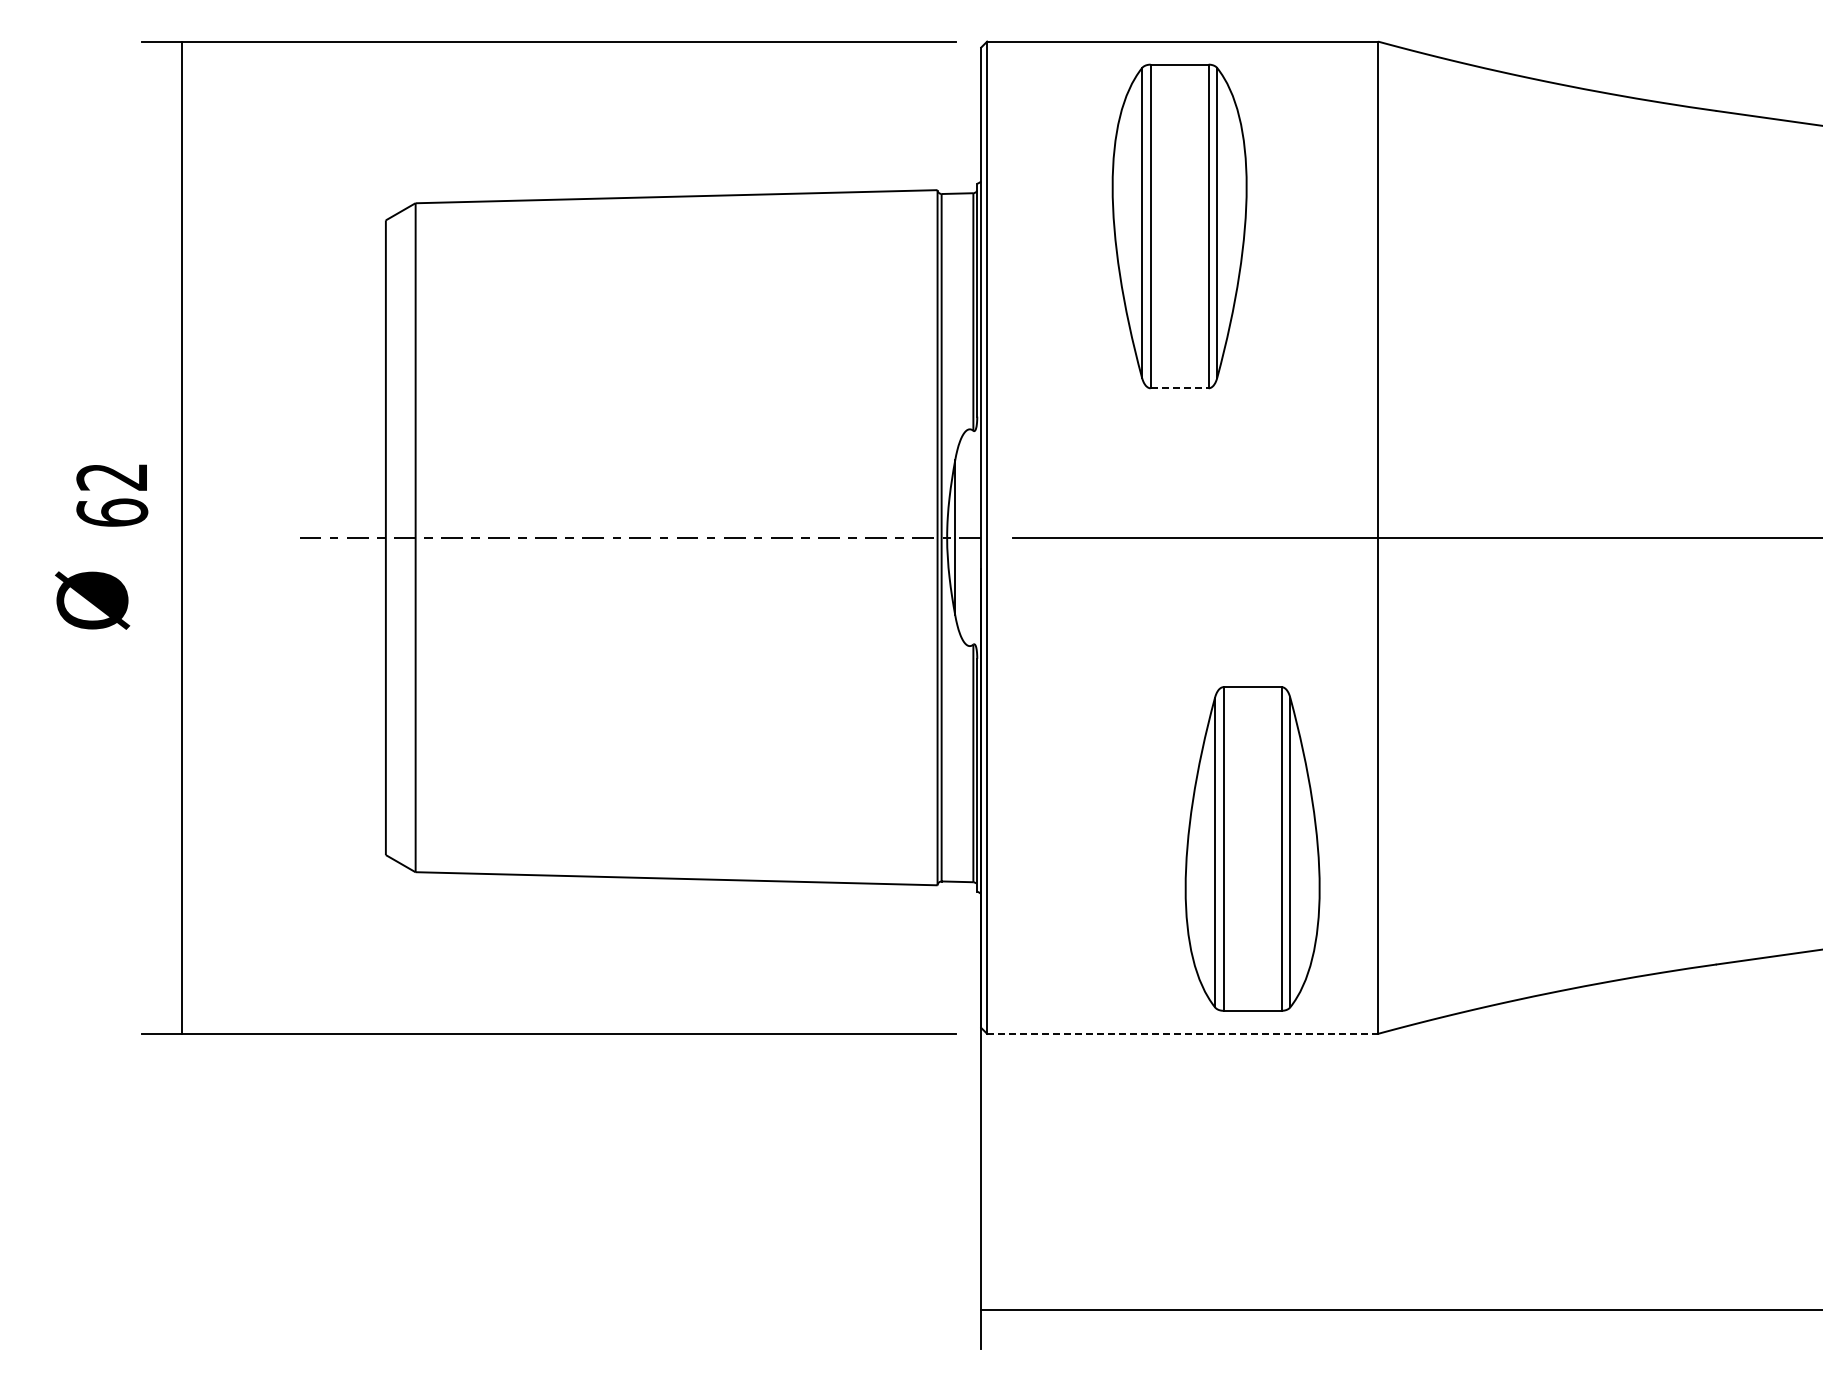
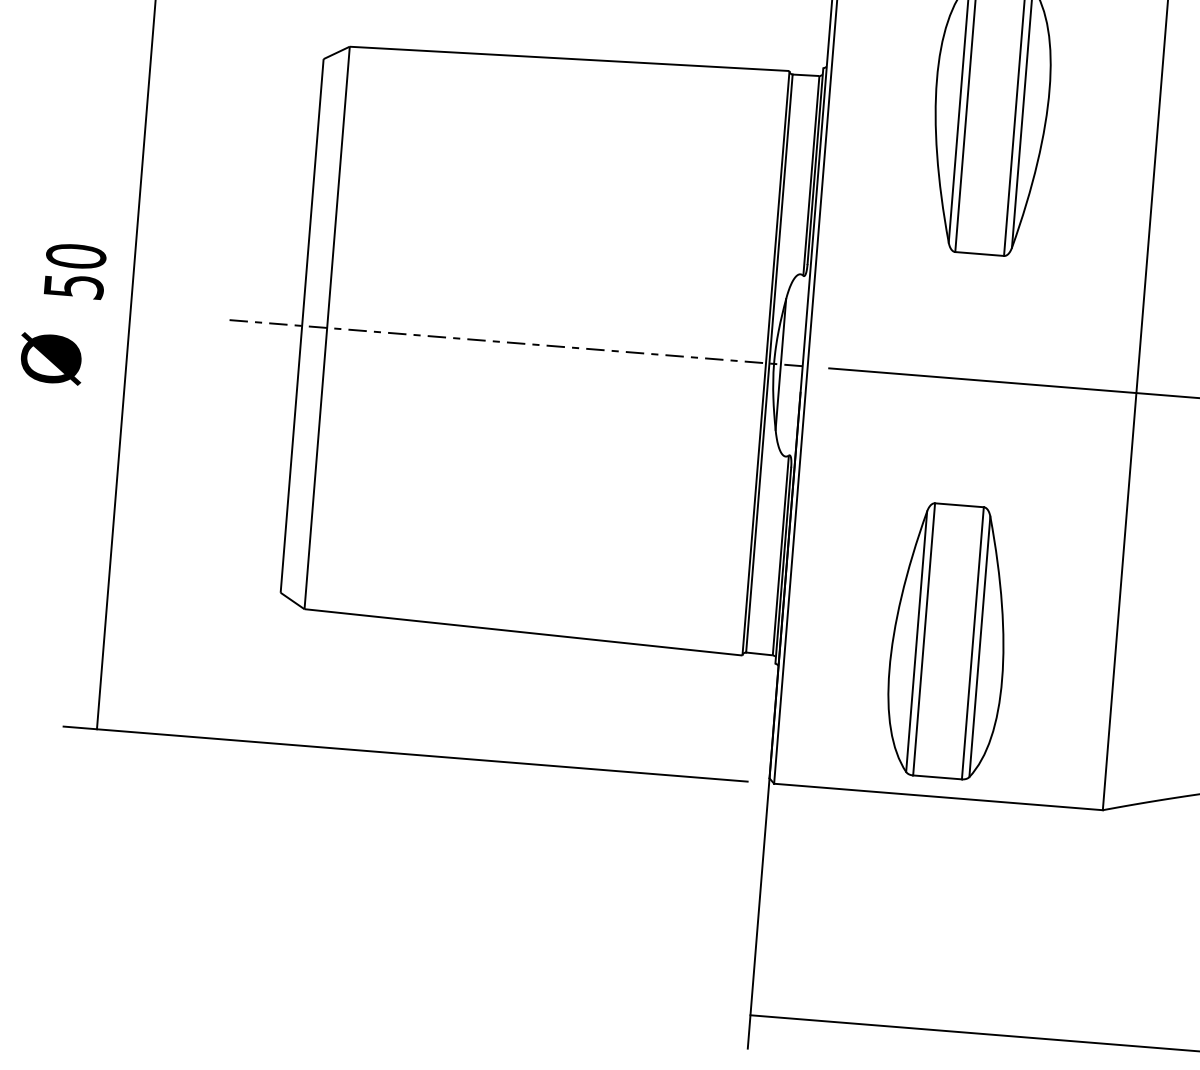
line: (1179, 388) -> (979, 254), dashed -> solid
text: (112, 494) -> (75, 271), 62 -> 50
part: (1252, 848) -> (948, 640), moved
line: (1183, 1033) -> (939, 796), dashed -> solid

